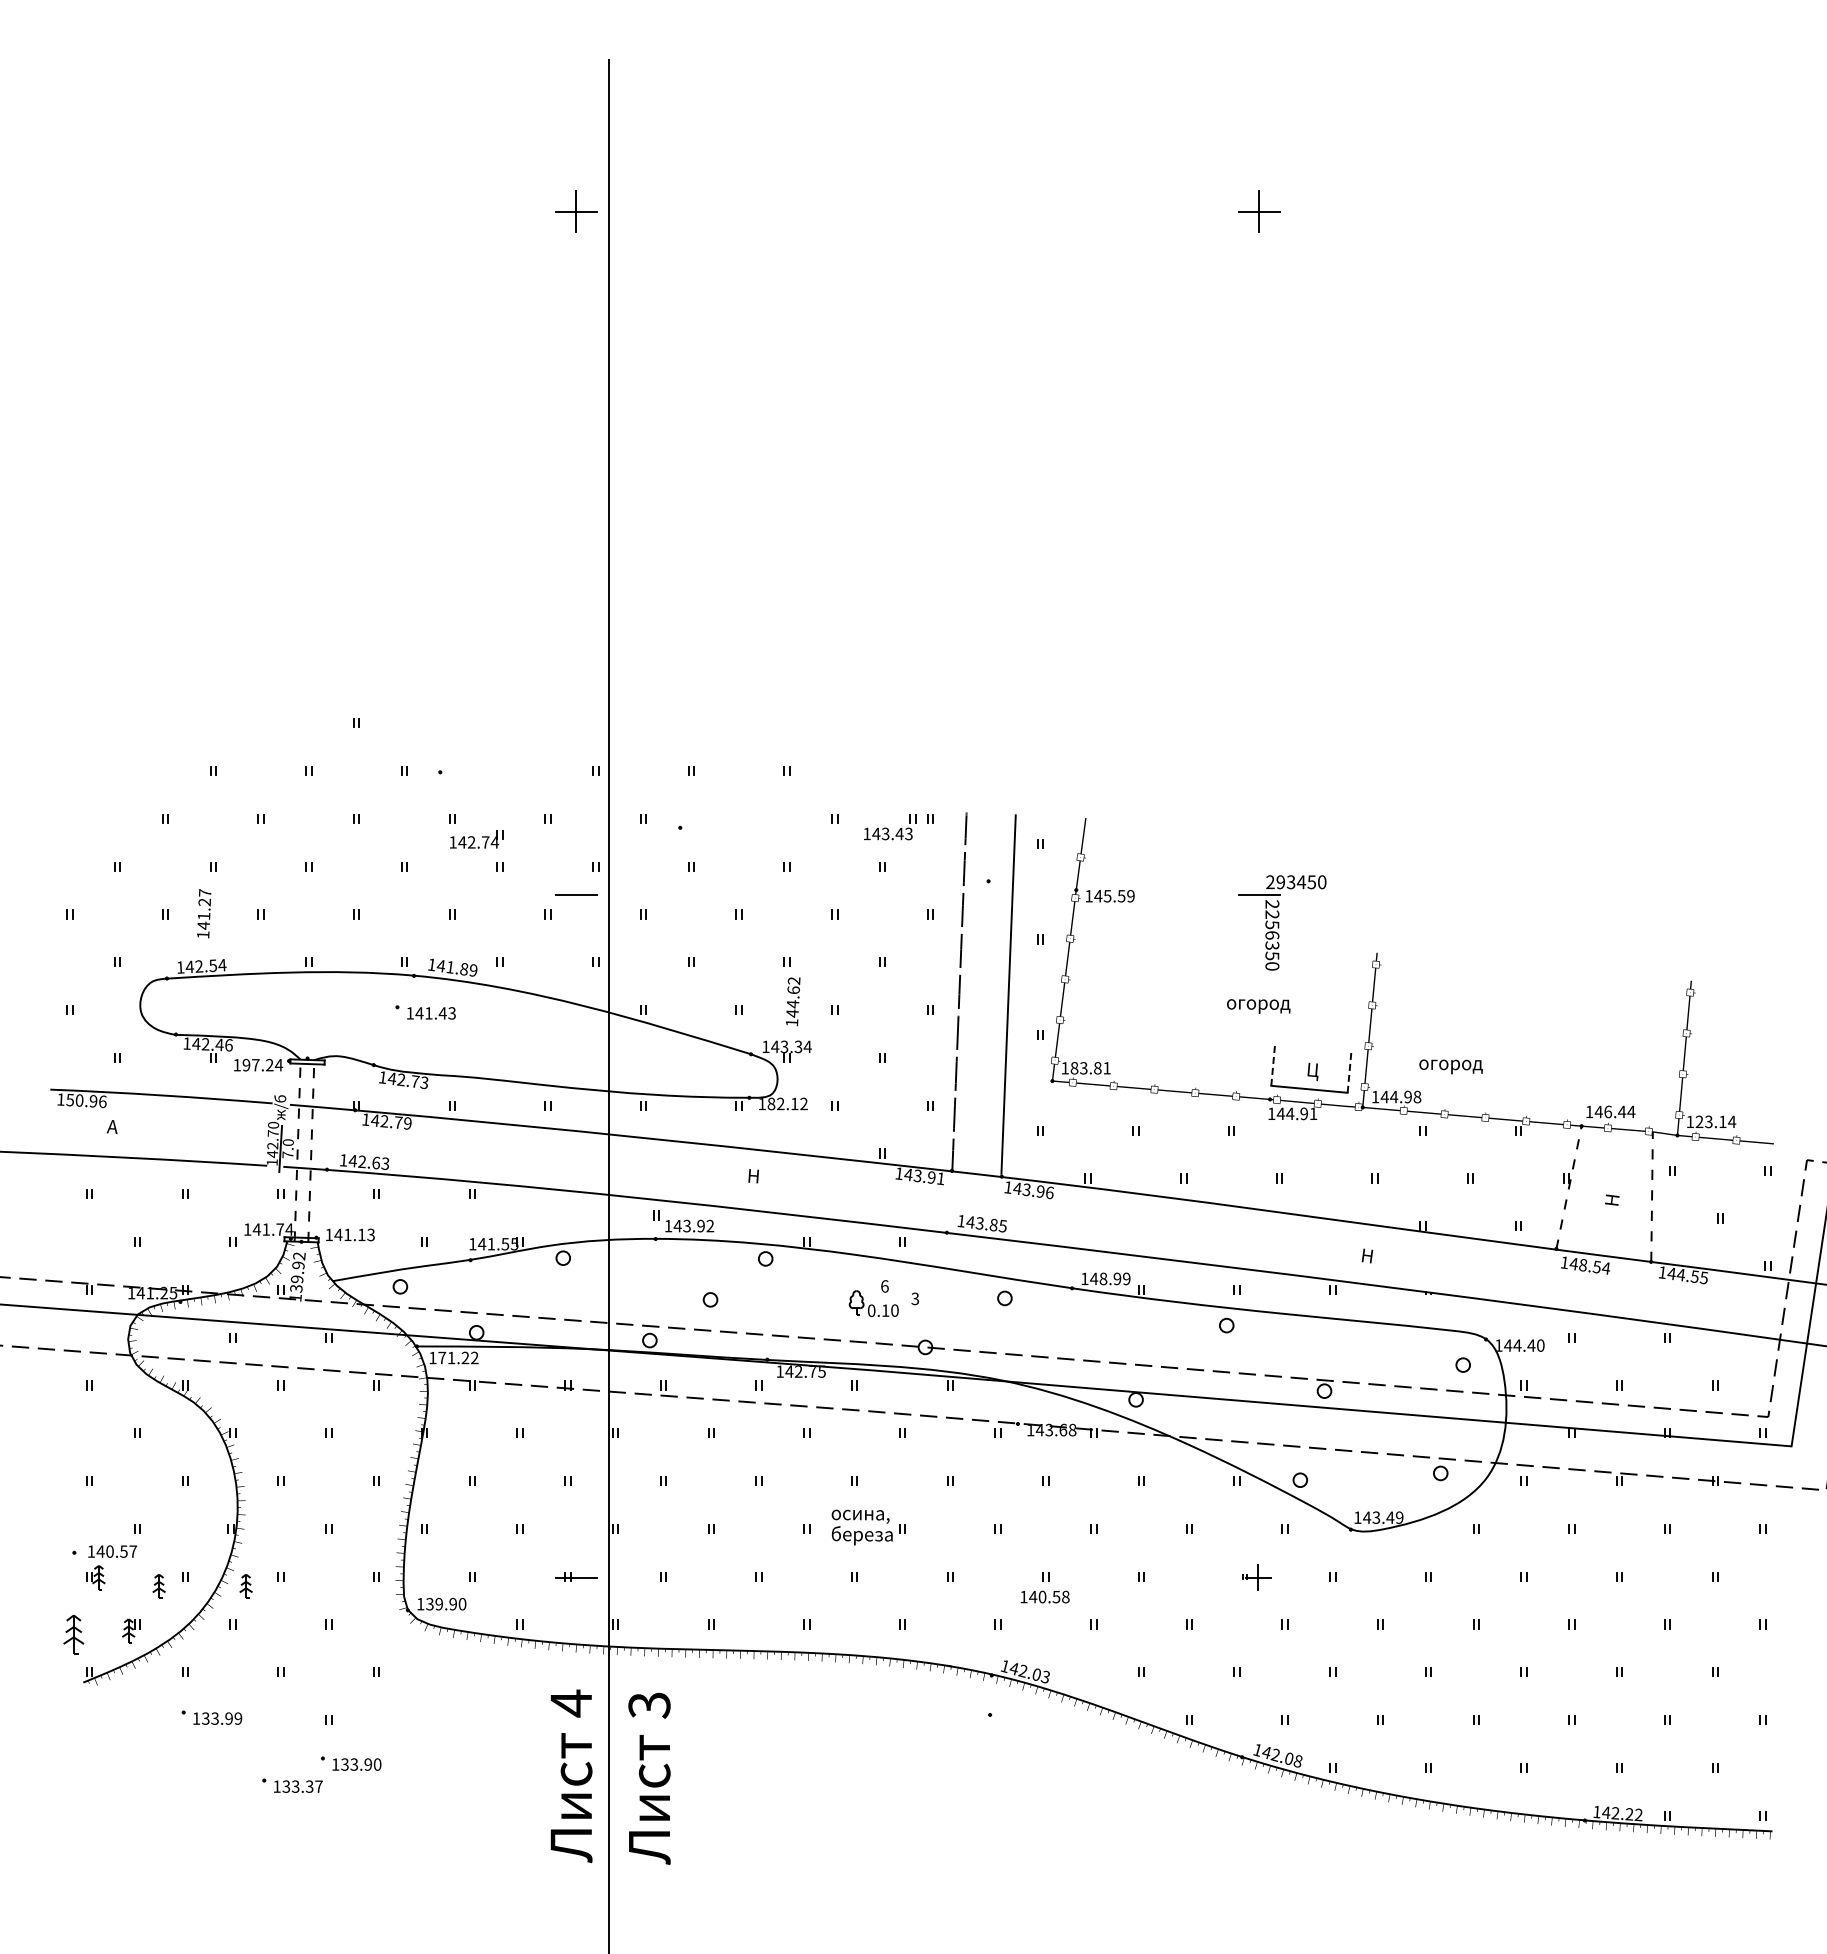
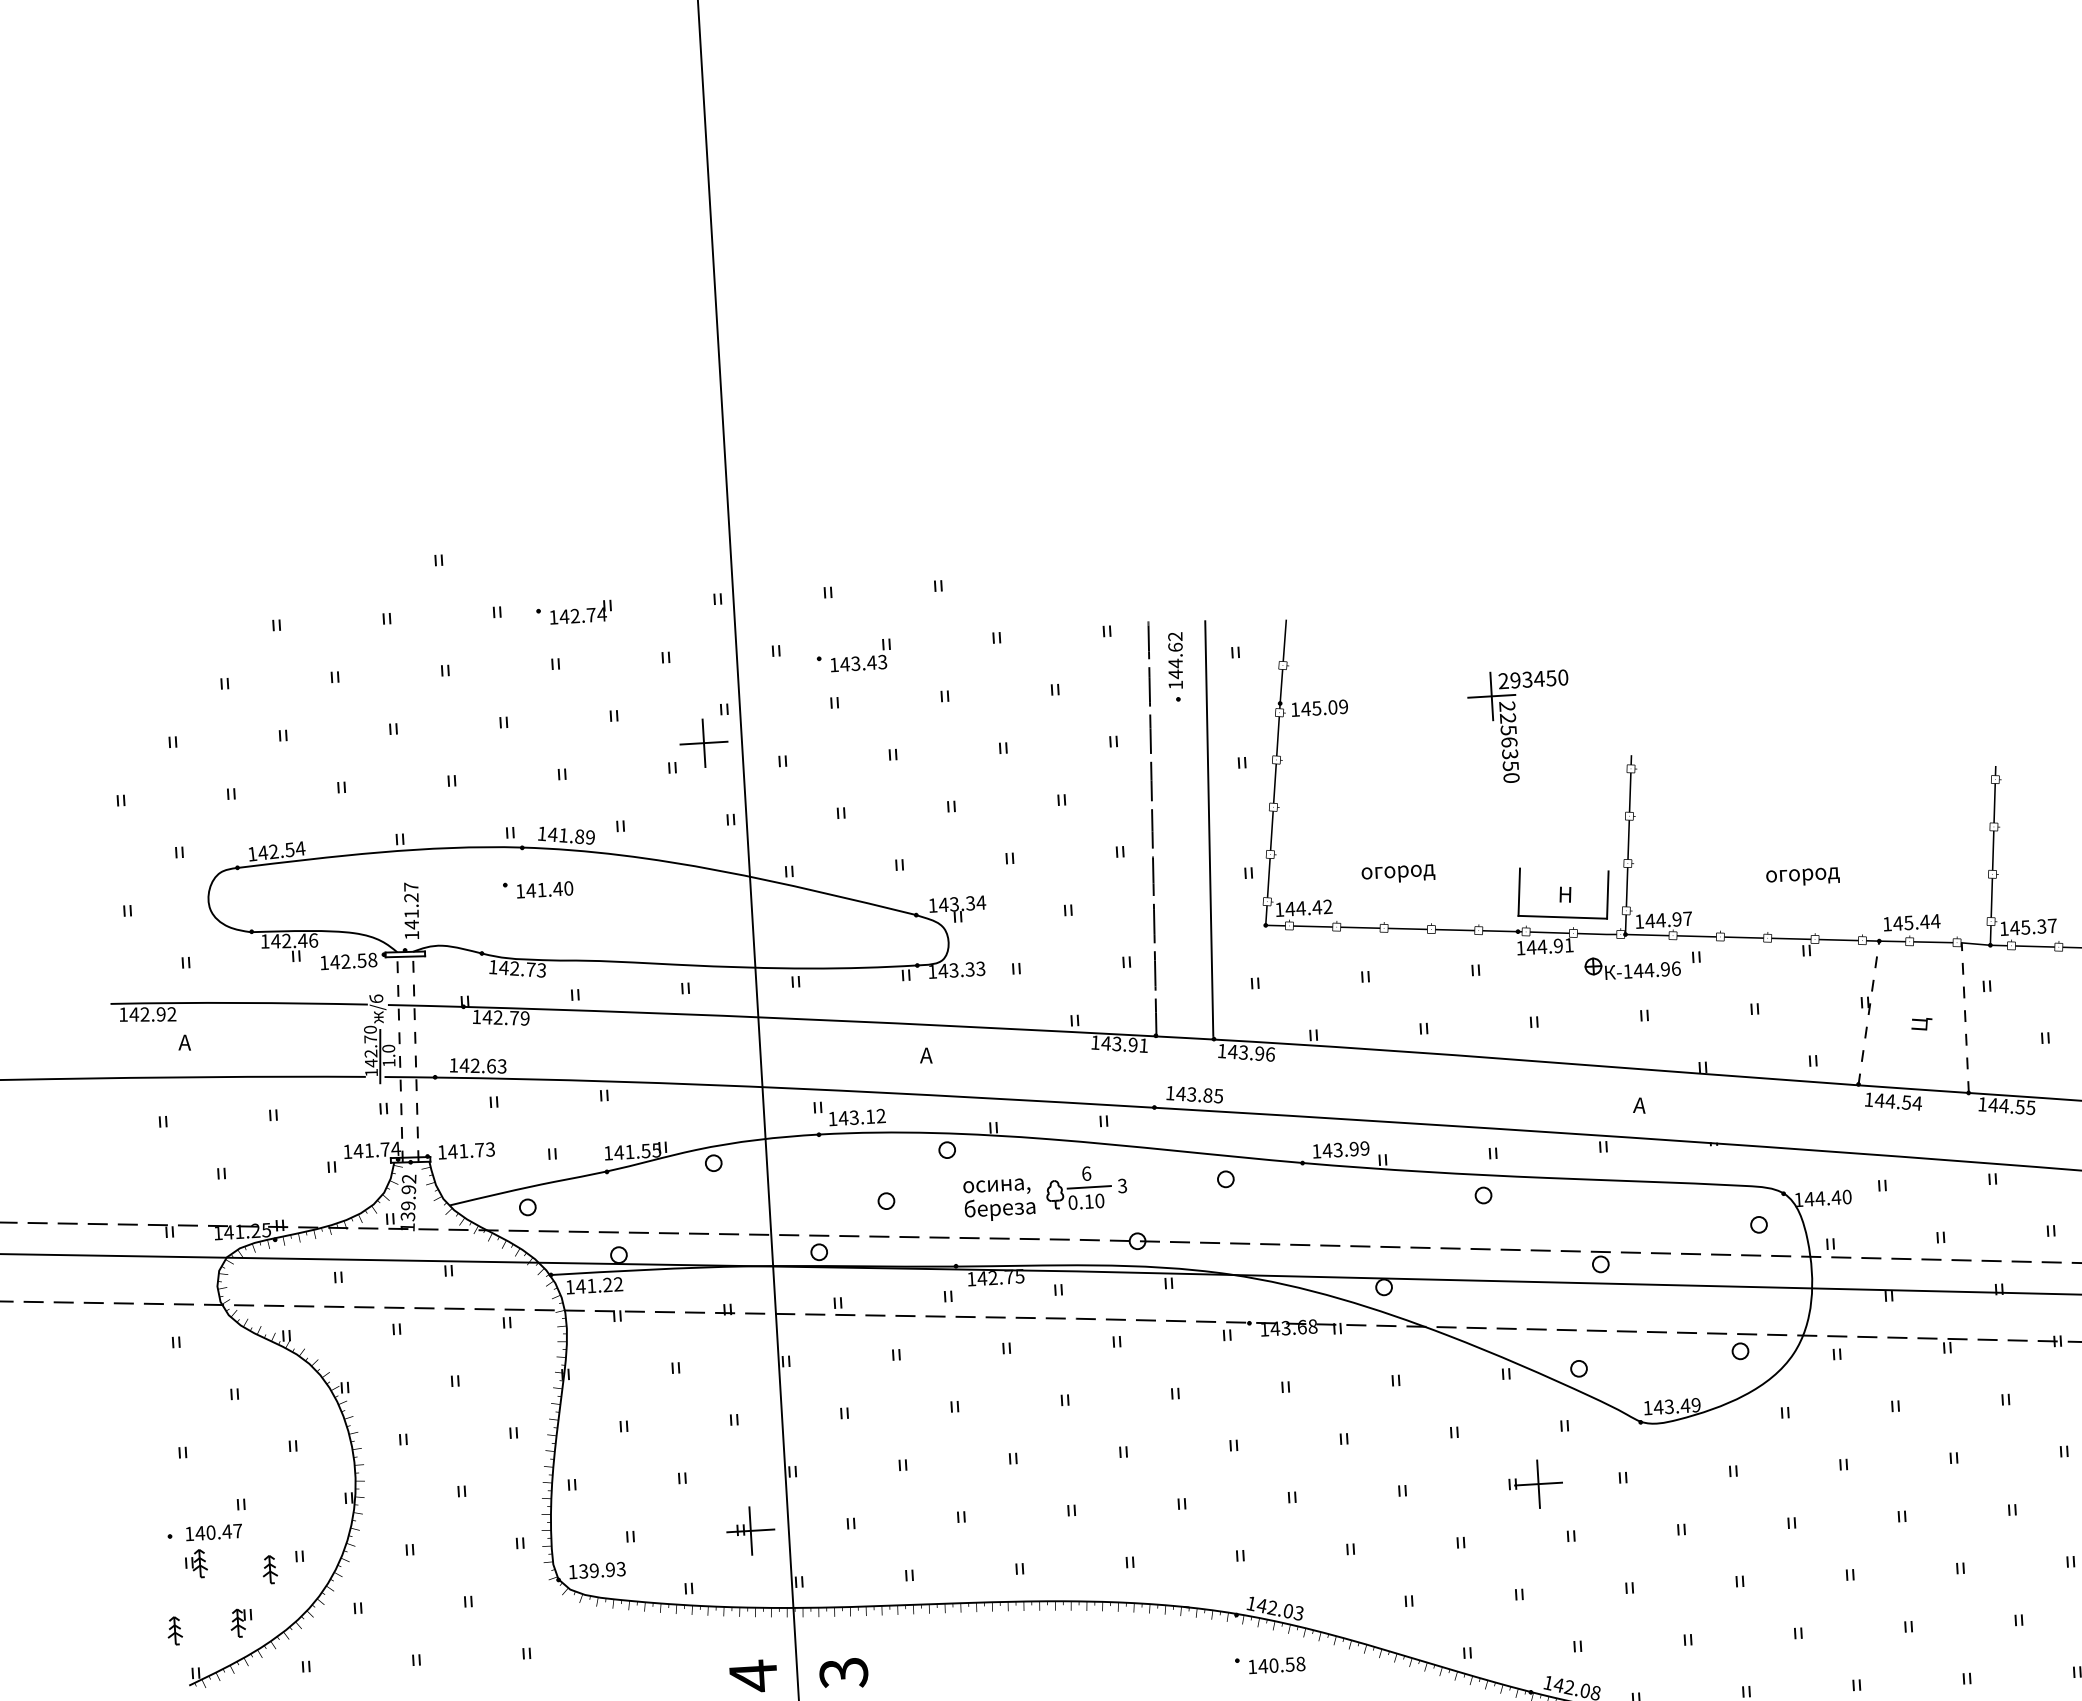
part: (890, 827) -> (860, 655), moved
part: (476, 839) -> (580, 612), moved
line: (576, 894) -> (704, 742), added
line: (1259, 894) -> (1491, 696), added
text: (1121, 896) -> (1332, 707), 145.59 -> 145.09
text: (204, 913) -> (411, 910), moved
text: (793, 1001) -> (1176, 660), moved
text: (1258, 1006) -> (1398, 874), moved
text: (451, 1013) -> (568, 888), 141.43 -> 141.40
text: (262, 1064) -> (353, 960), 197.24 -> 142.58
line: (1273, 1064) -> (1519, 891), dashed -> solid
text: (1450, 1066) -> (1802, 876), moved
text: (1090, 1068) -> (1308, 908), 183.81 -> 144.42
line: (1349, 1071) -> (1607, 893), dashed -> solid
text: (1313, 1072) -> (1566, 897), Ц -> Н
text: (1417, 1096) -> (1687, 918), 144.98 -> 144.97
text: (86, 1100) -> (153, 1013), 150.96 -> 142.92
text: (787, 1103) -> (961, 969), 182.12 -> 143.33
text: (1608, 1111) -> (1909, 922), 146.44 -> 145.44
text: (1715, 1121) -> (2033, 926), 123.14 -> 145.37
part: (1366, 1135) -> (1631, 966), added
text: (287, 1154) -> (388, 1062), 7.0 -> 1.0
text: (752, 1176) -> (926, 1056), Н -> А
text: (1614, 1199) -> (1922, 1023), Н -> Ц
text: (700, 1225) -> (869, 1116), 143.92 -> 143.12
text: (361, 1234) -> (479, 1149), 141.13 -> 141.73
text: (1366, 1255) -> (1639, 1105), Н -> А
text: (1582, 1265) -> (1889, 1101), 148.54 -> 144.54
text: (1103, 1278) -> (1338, 1149), 148.99 -> 143.99
line: (886, 1298) -> (1089, 1187), added
text: (442, 1357) -> (581, 1286), 171.22 -> 141.22
text: (861, 1527) -> (998, 1199), moved
text: (123, 1551) -> (226, 1531), 140.57 -> 140.47
line: (576, 1577) -> (750, 1530), added
part: (1256, 1577) -> (1535, 1483), size x1.67
part: (245, 1586) -> (369, 1563), removed
text: (1044, 1596) -> (1276, 1664), moved
text: (462, 1604) -> (621, 1569), 139.90 -> 139.93
part: (73, 1634) -> (174, 1630), size x0.62

